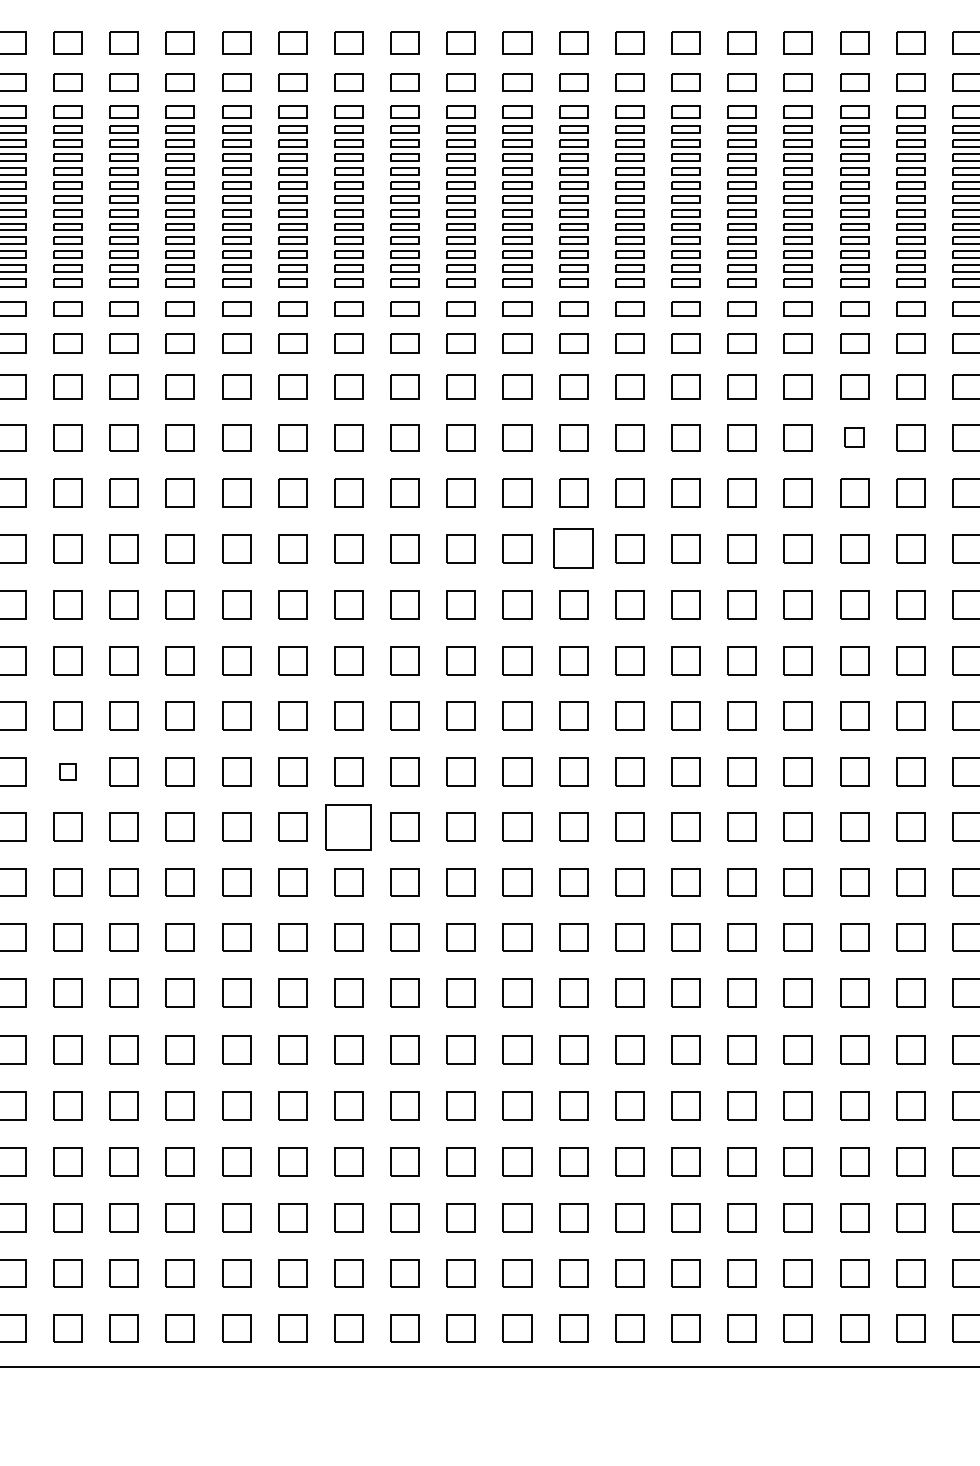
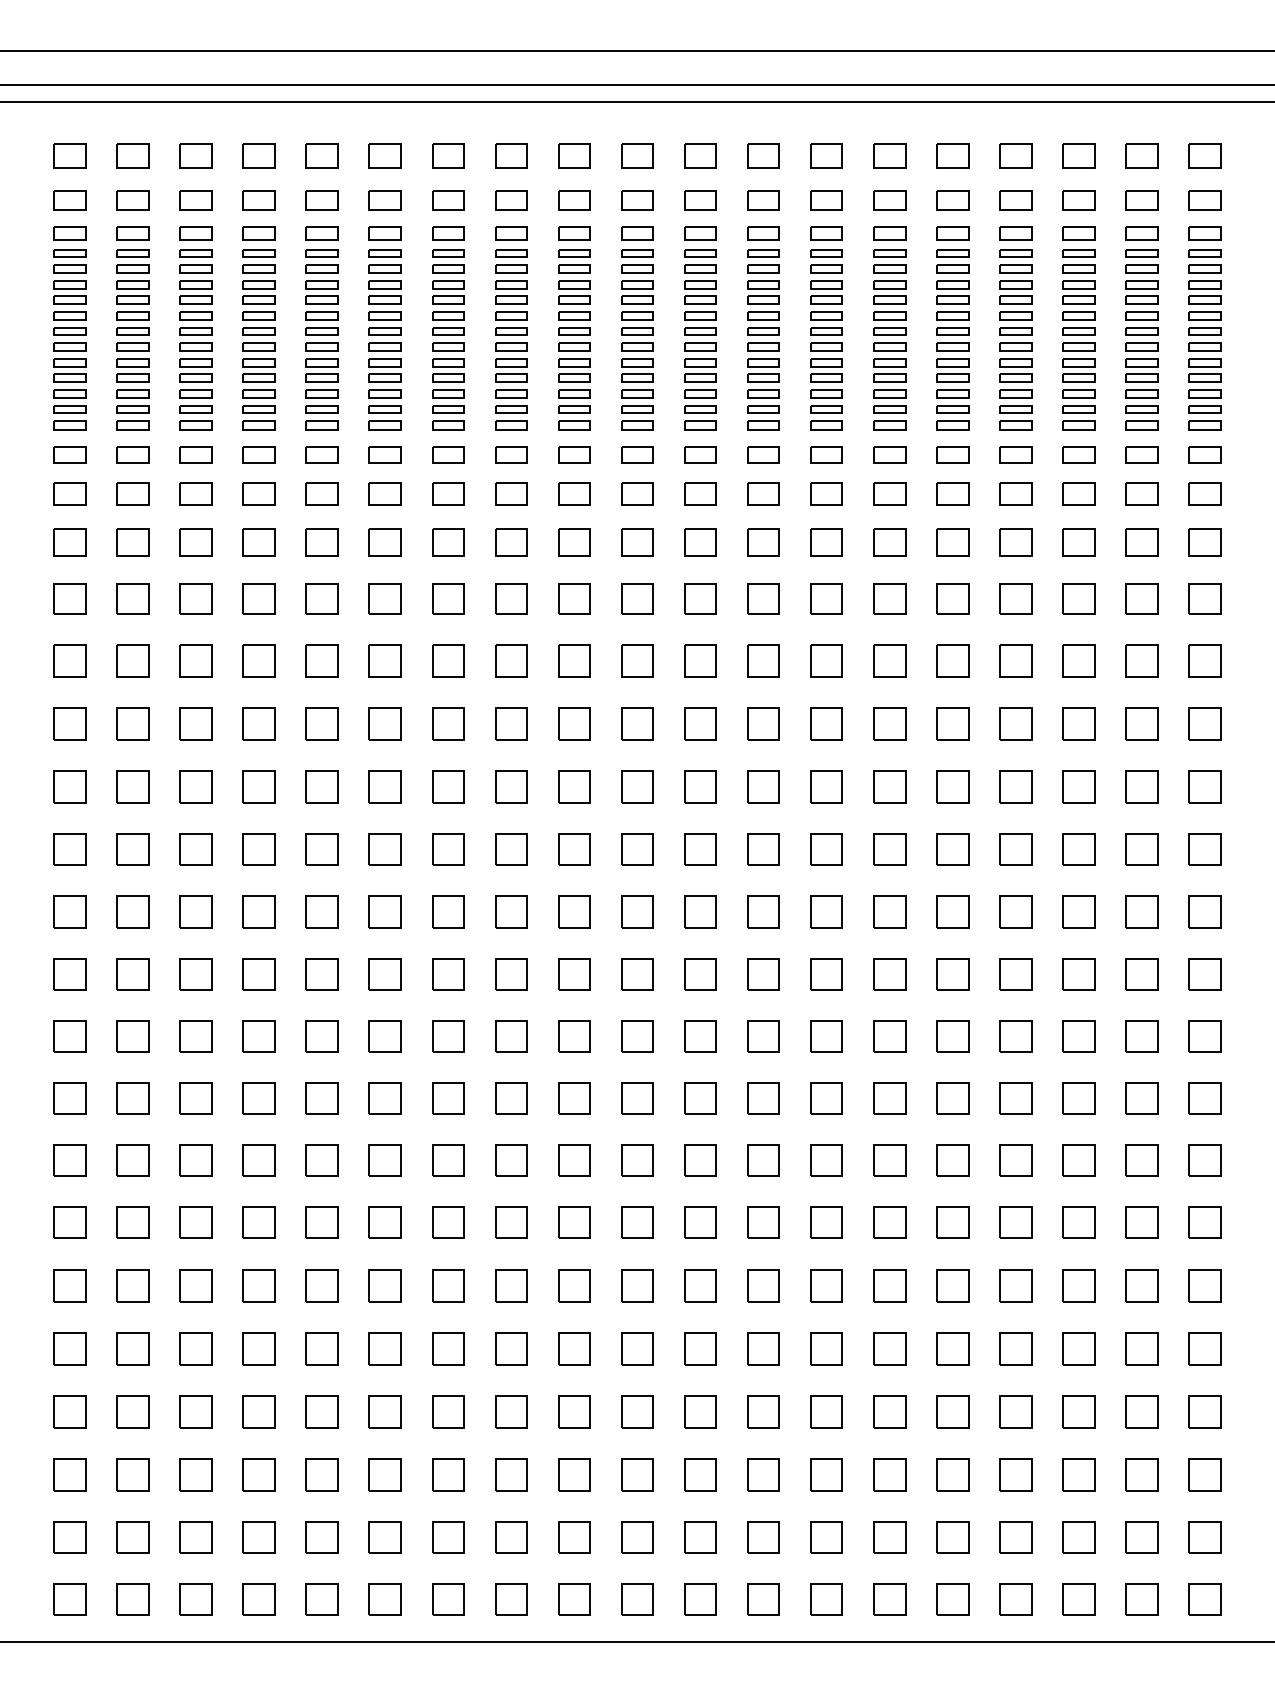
part: (854, 437) -> (1078, 598), size x1.43
part: (573, 548) -> (763, 723), size x0.71
part: (67, 771) -> (195, 974), size x1.67
part: (349, 827) -> (511, 1036), size x0.62

